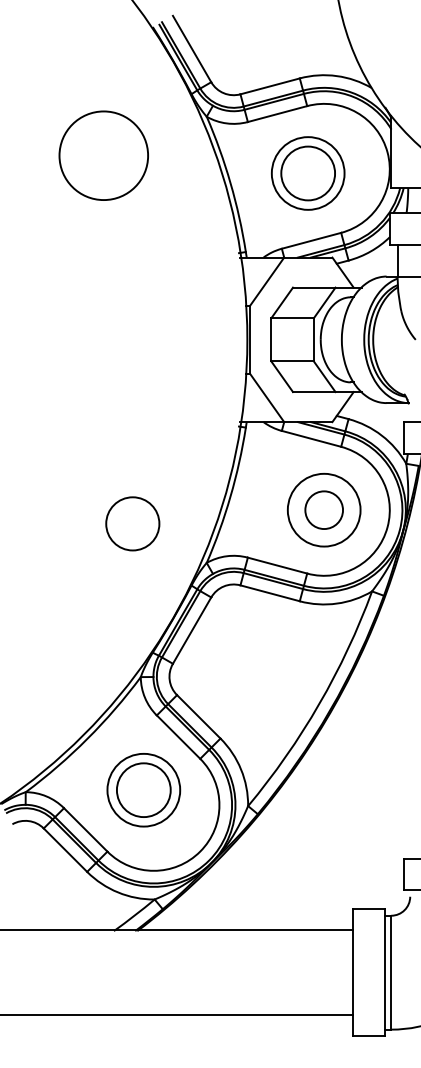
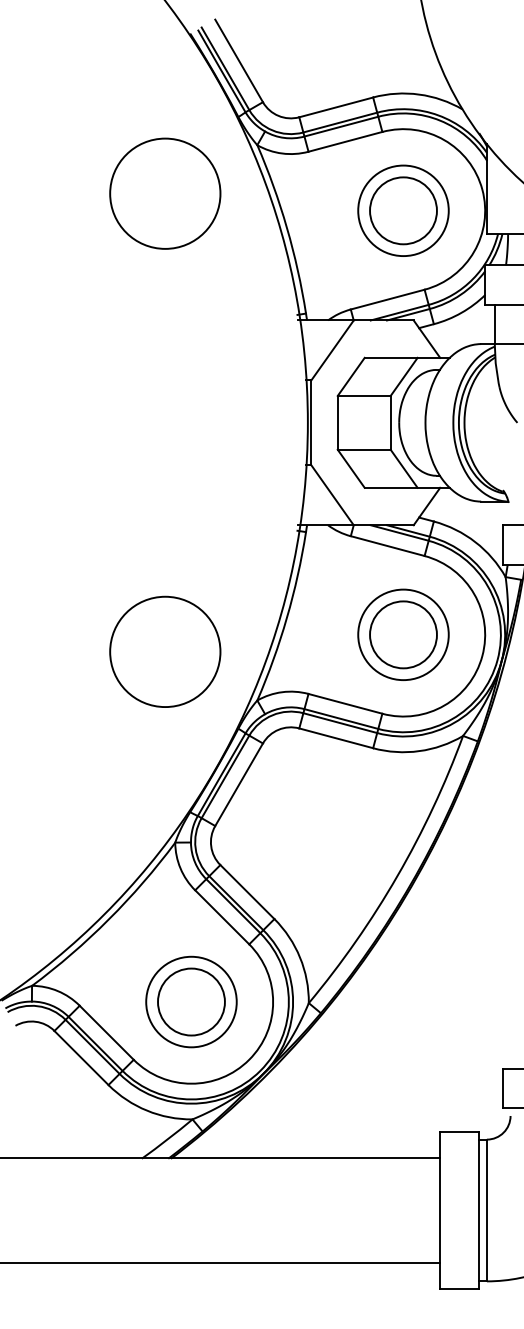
circle: (103, 155) -> (164, 193), moved
part: (307, 173) -> (402, 210), moved
circle: (324, 510) -> (403, 635), size x1.43
circle: (132, 523) -> (164, 651), size x1.67
part: (143, 790) -> (191, 1002), moved

